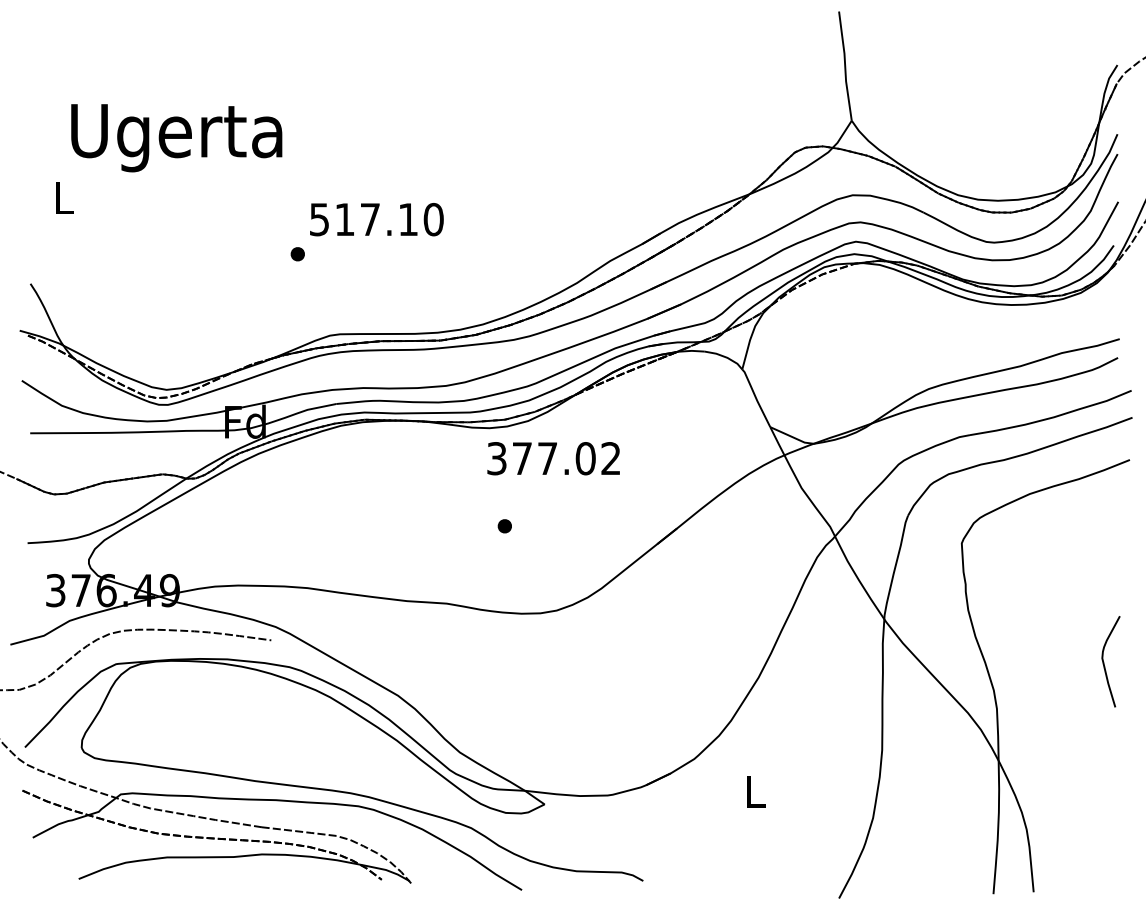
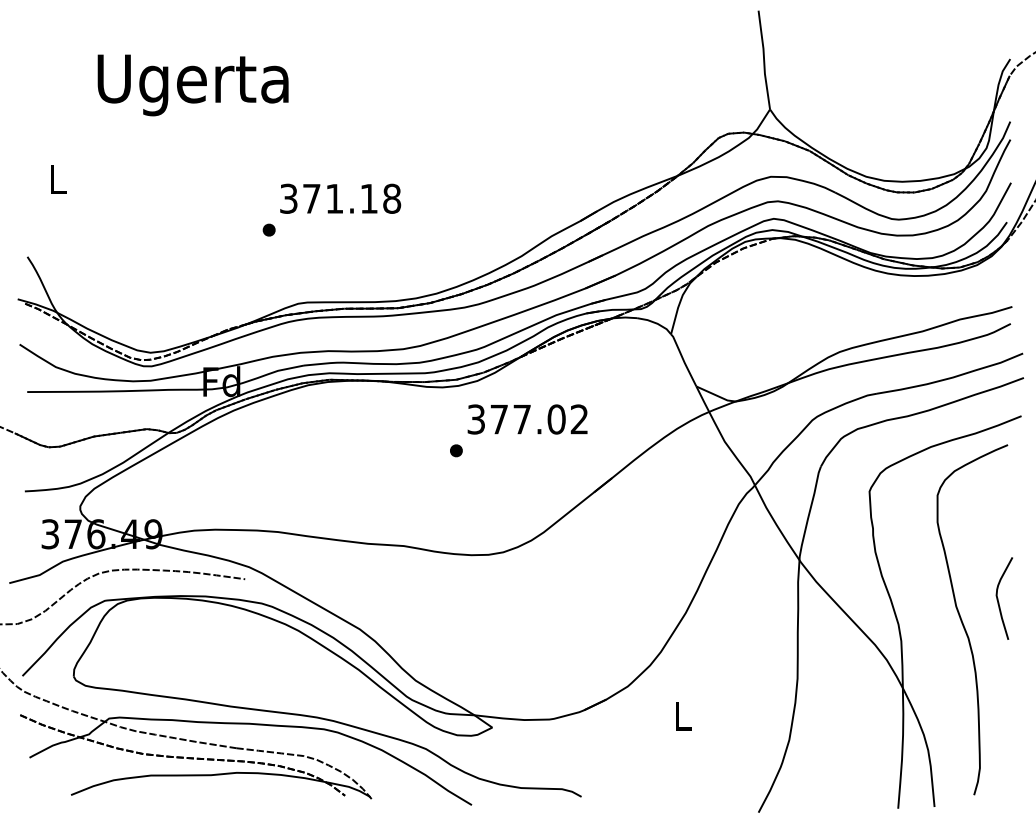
text: (176, 138) -> (192, 85), moved
text: (376, 219) -> (340, 198), 517.10 -> 371.18
text: (553, 458) -> (527, 419), moved
part: (504, 526) -> (456, 450), moved
curve: (1066, 690) -> (964, 624), added

